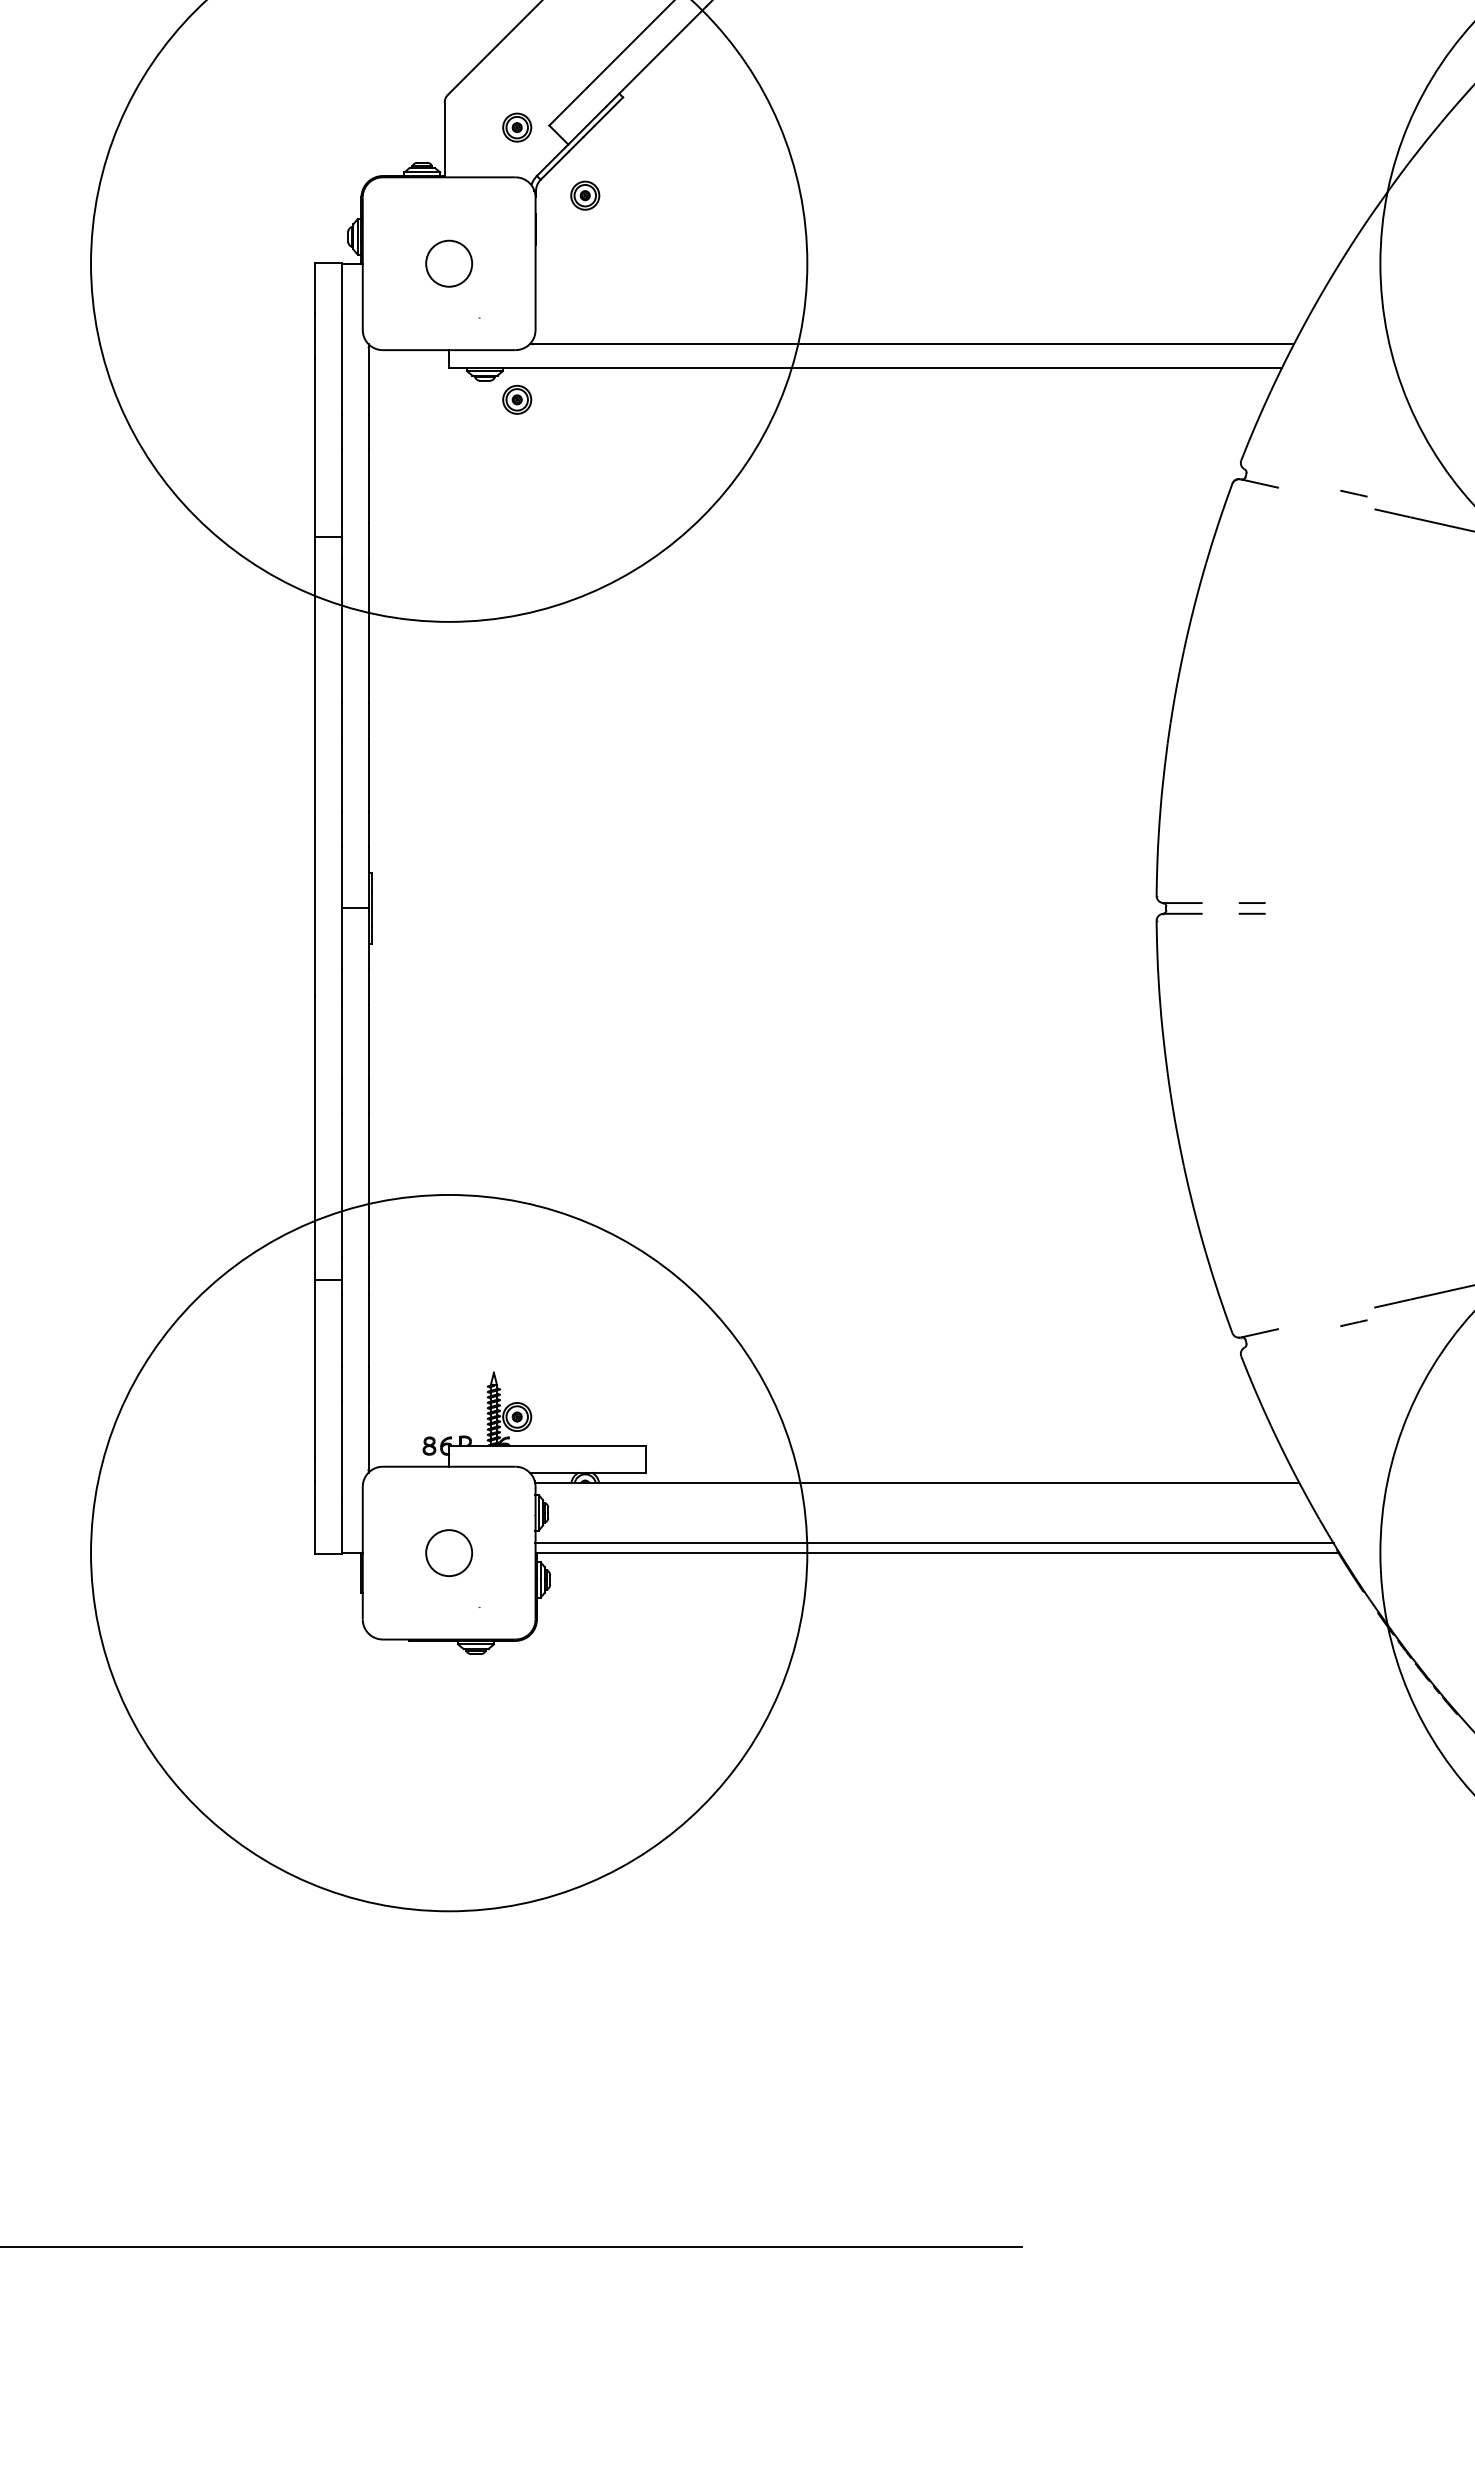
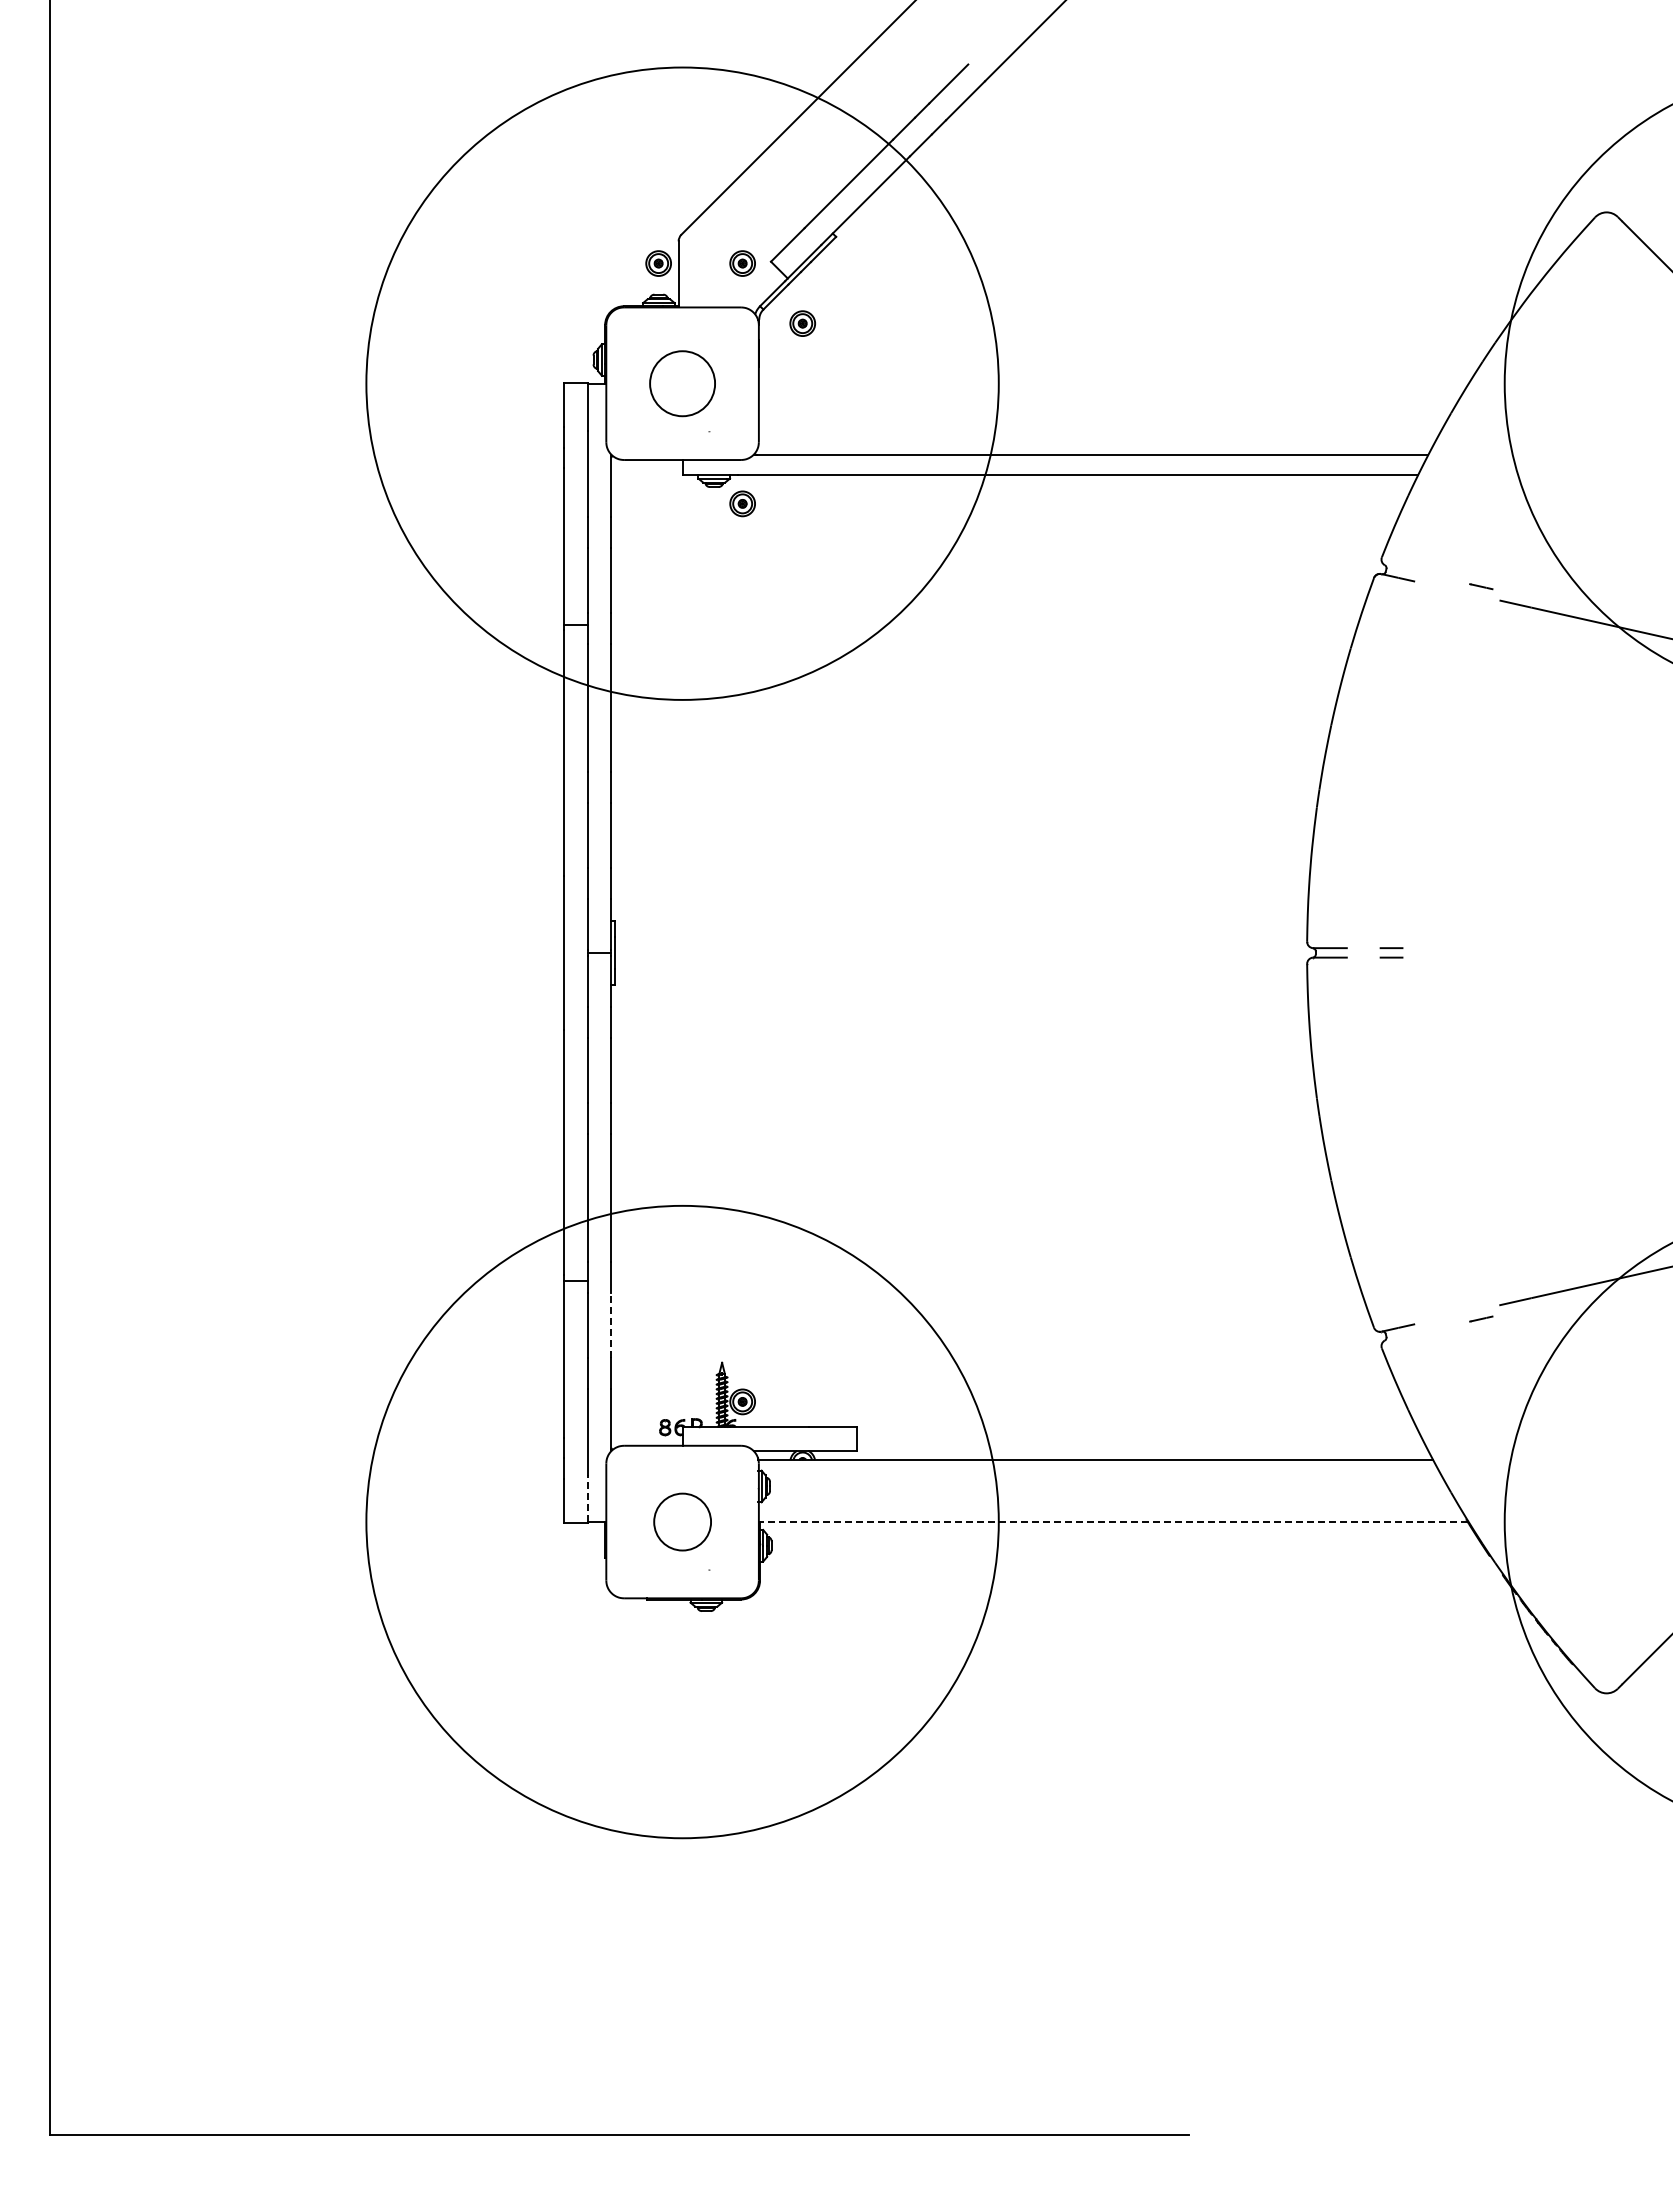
part: (421, 127) -> (658, 263), added
circle: (449, 263) -> (682, 383), size x1.6
line: (368, 1329) -> (611, 1324), solid -> dashed
line: (341, 1526) -> (587, 1498), solid -> dashed
line: (933, 1543) -> (1110, 1513), removed
circle: (449, 1552) -> (682, 1521), size x1.4
line: (936, 1553) -> (1112, 1522), solid -> dashed

